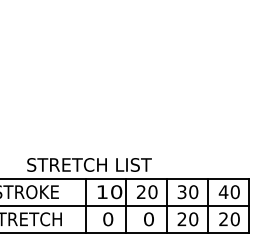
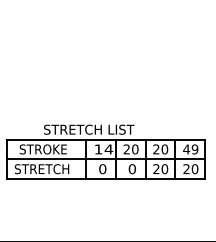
text: (116, 192) -> (108, 149), 10 -> 14
text: (182, 192) -> (156, 149), 30 -> 20
text: (234, 192) -> (194, 149), 40 -> 49

